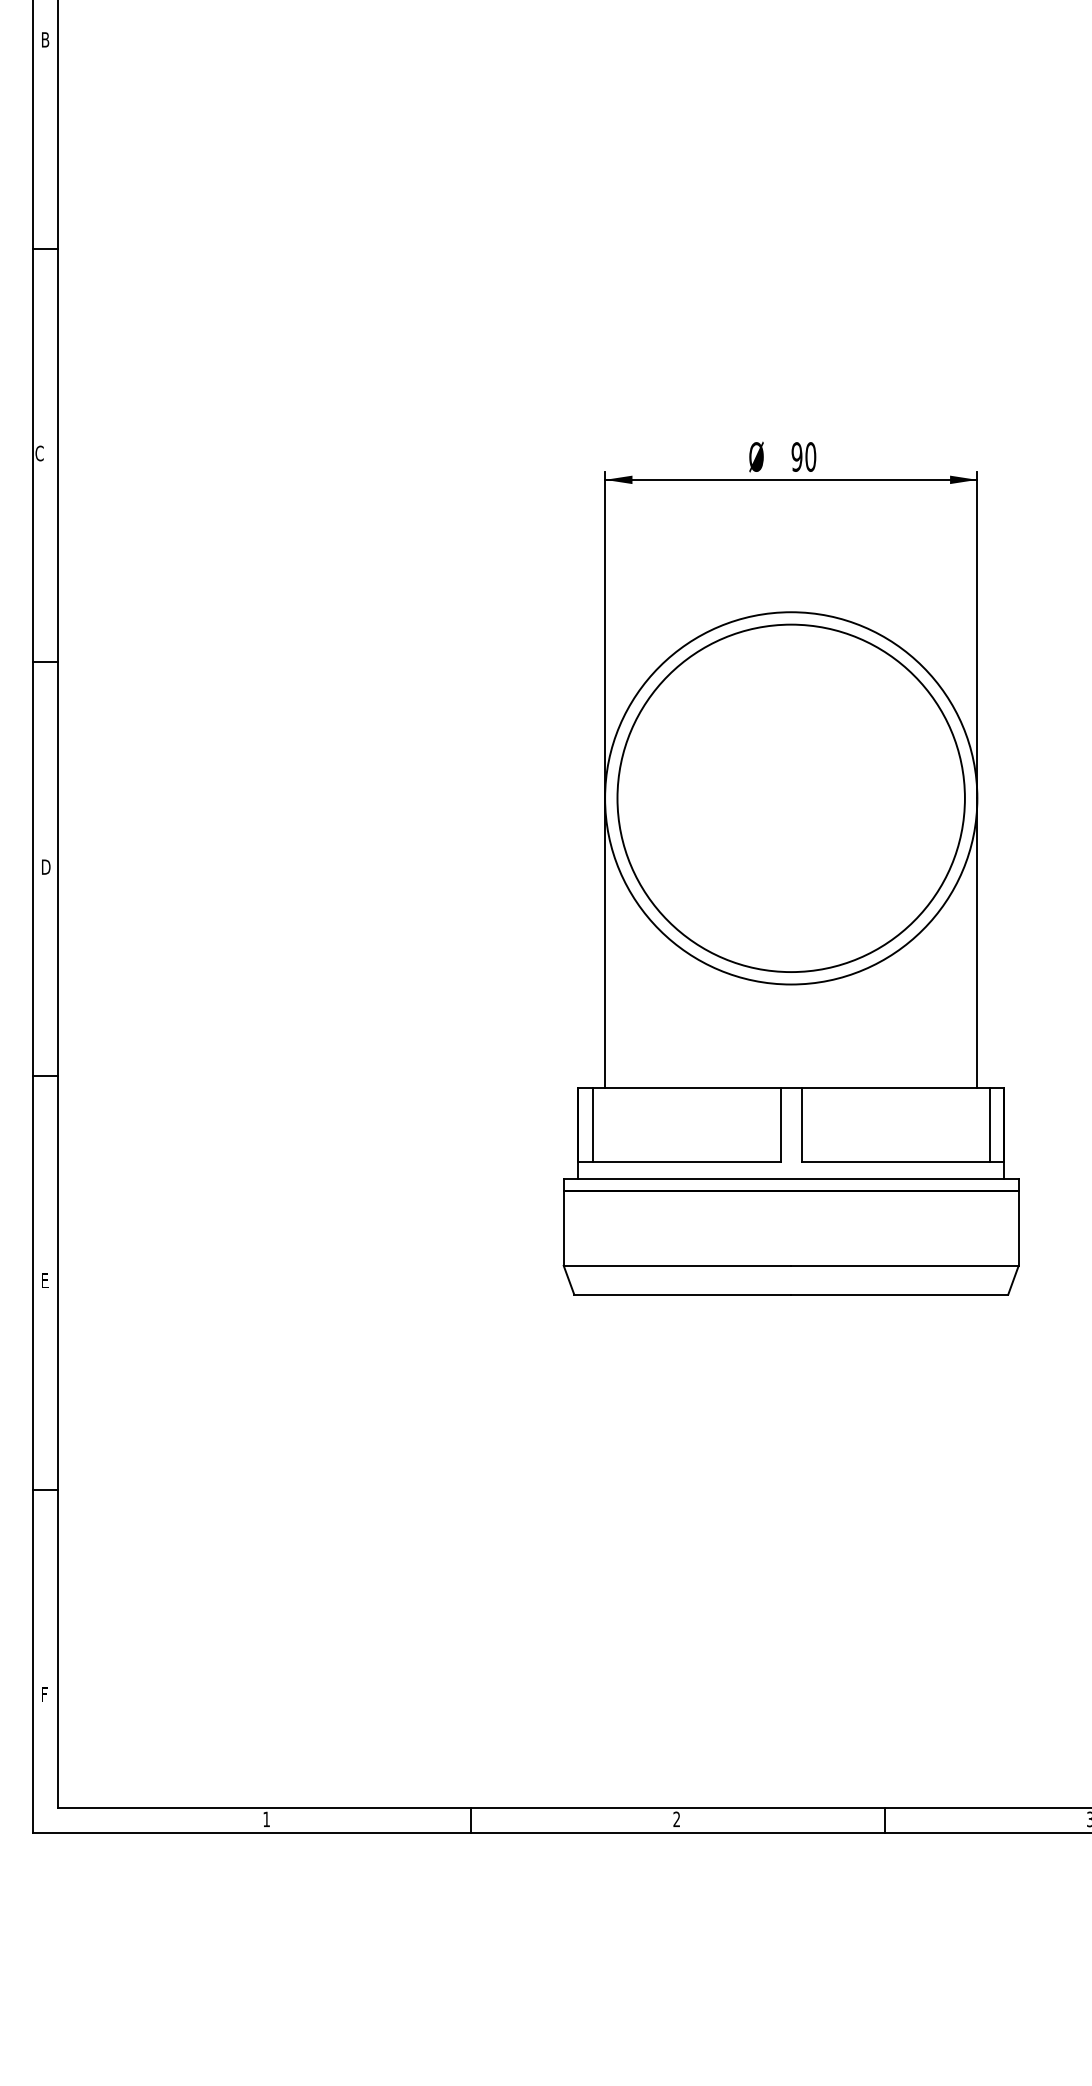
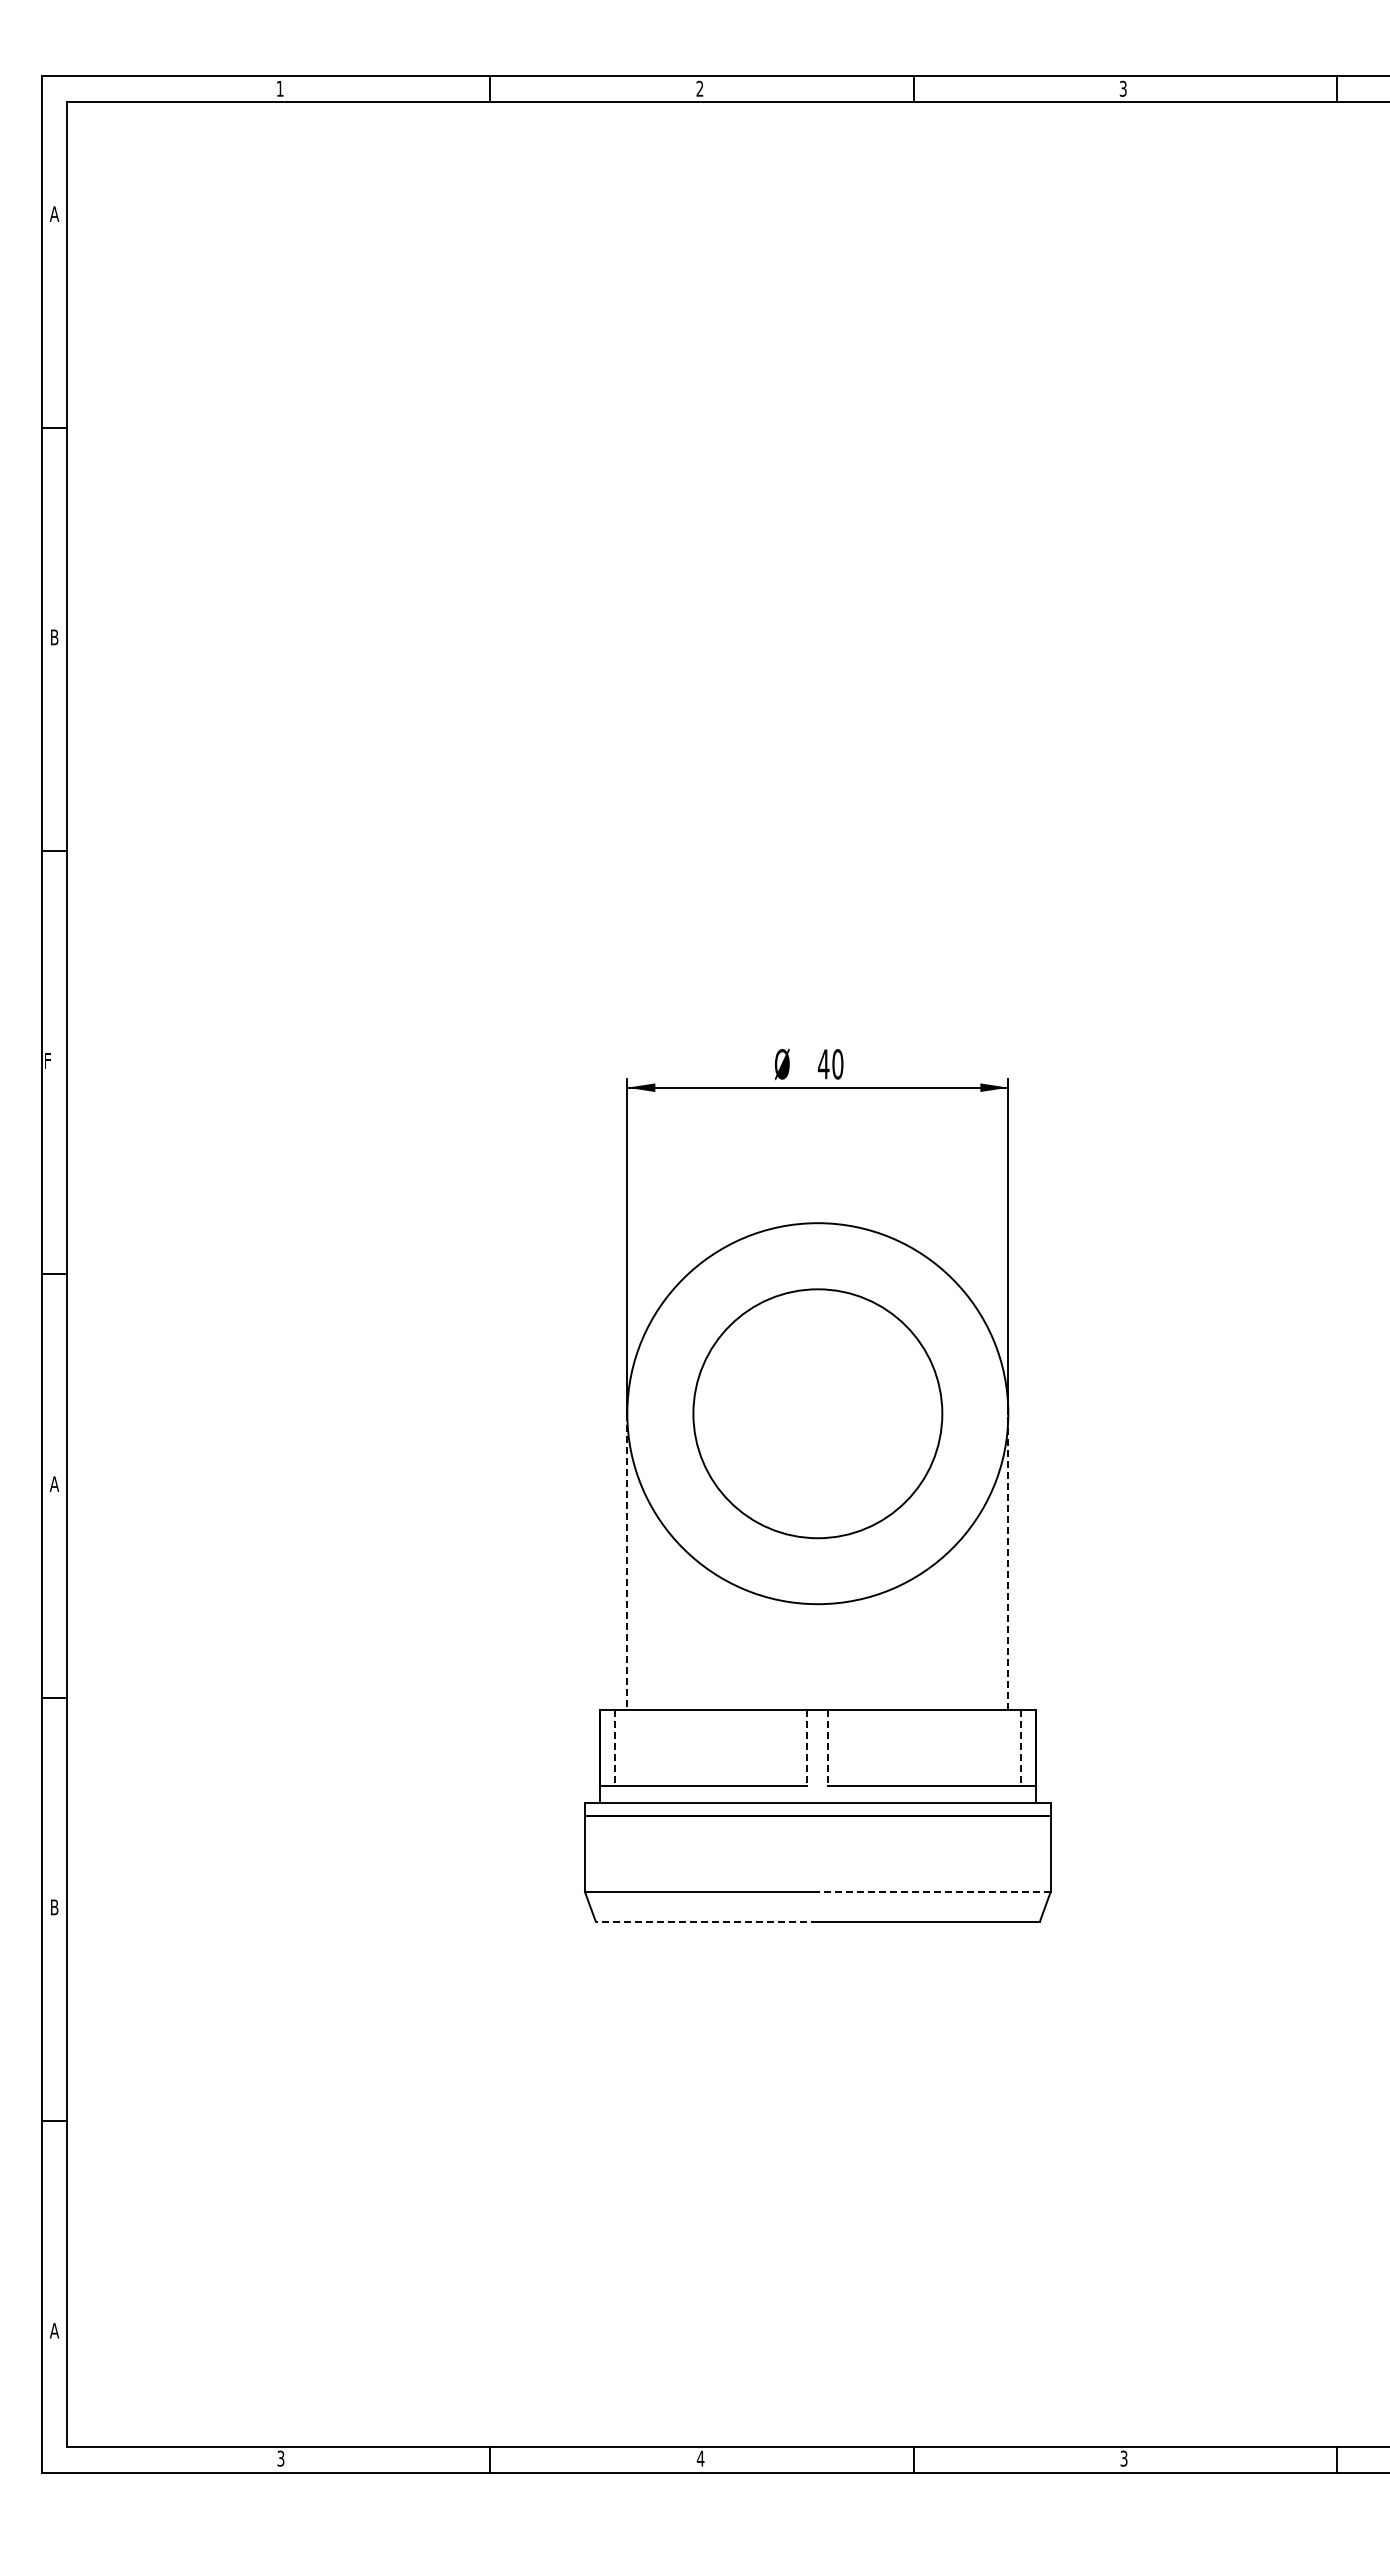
text: (39, 453) -> (48, 1060), C -> F
text: (796, 457) -> (823, 1064), 90 -> 40
circle: (790, 798) -> (817, 1413), size x0.7
text: (45, 866) -> (54, 1483), D -> A
line: (977, 942) -> (1008, 1561), solid -> dashed
line: (605, 943) -> (627, 1562), solid -> dashed
line: (592, 1125) -> (614, 1748), solid -> dashed
line: (781, 1125) -> (807, 1748), solid -> dashed
line: (801, 1125) -> (828, 1748), solid -> dashed
line: (989, 1125) -> (1020, 1748), solid -> dashed
line: (904, 1266) -> (933, 1892), solid -> dashed
text: (45, 1280) -> (54, 1907), E -> B
line: (682, 1294) -> (706, 1921), solid -> dashed
text: (45, 1694) -> (54, 2330), F -> A
text: (266, 1819) -> (280, 2458), 1 -> 3
text: (676, 1819) -> (700, 2458), 2 -> 4

